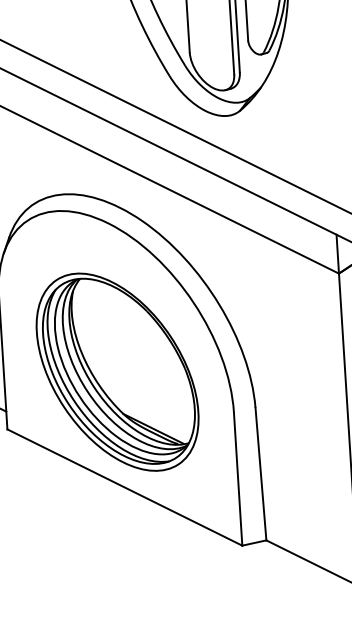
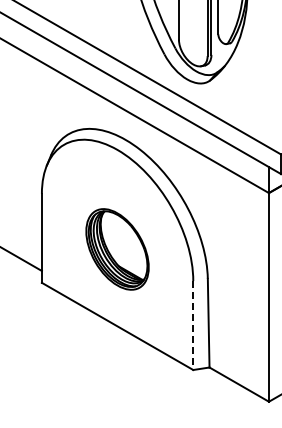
part: (117, 372) -> (117, 249), size x0.6
line: (238, 480) -> (193, 326), solid -> dashed

